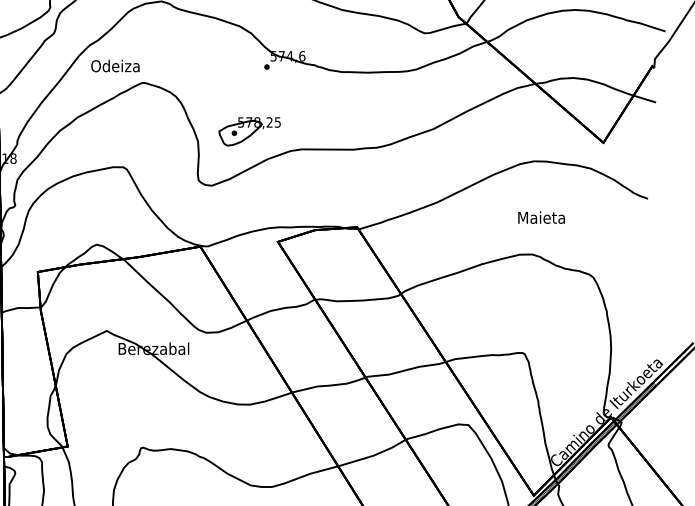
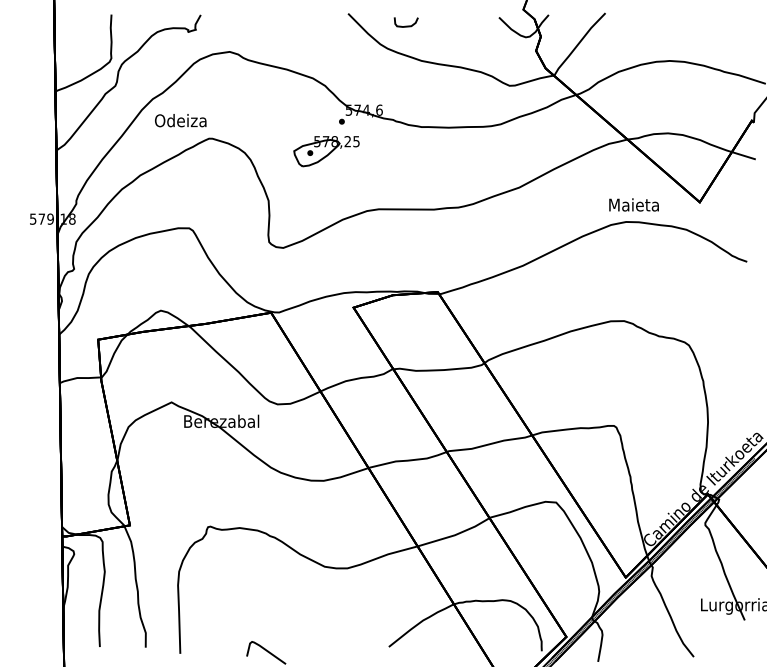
part: (249, 131) -> (326, 151), moved
text: (541, 217) -> (633, 204), moved

